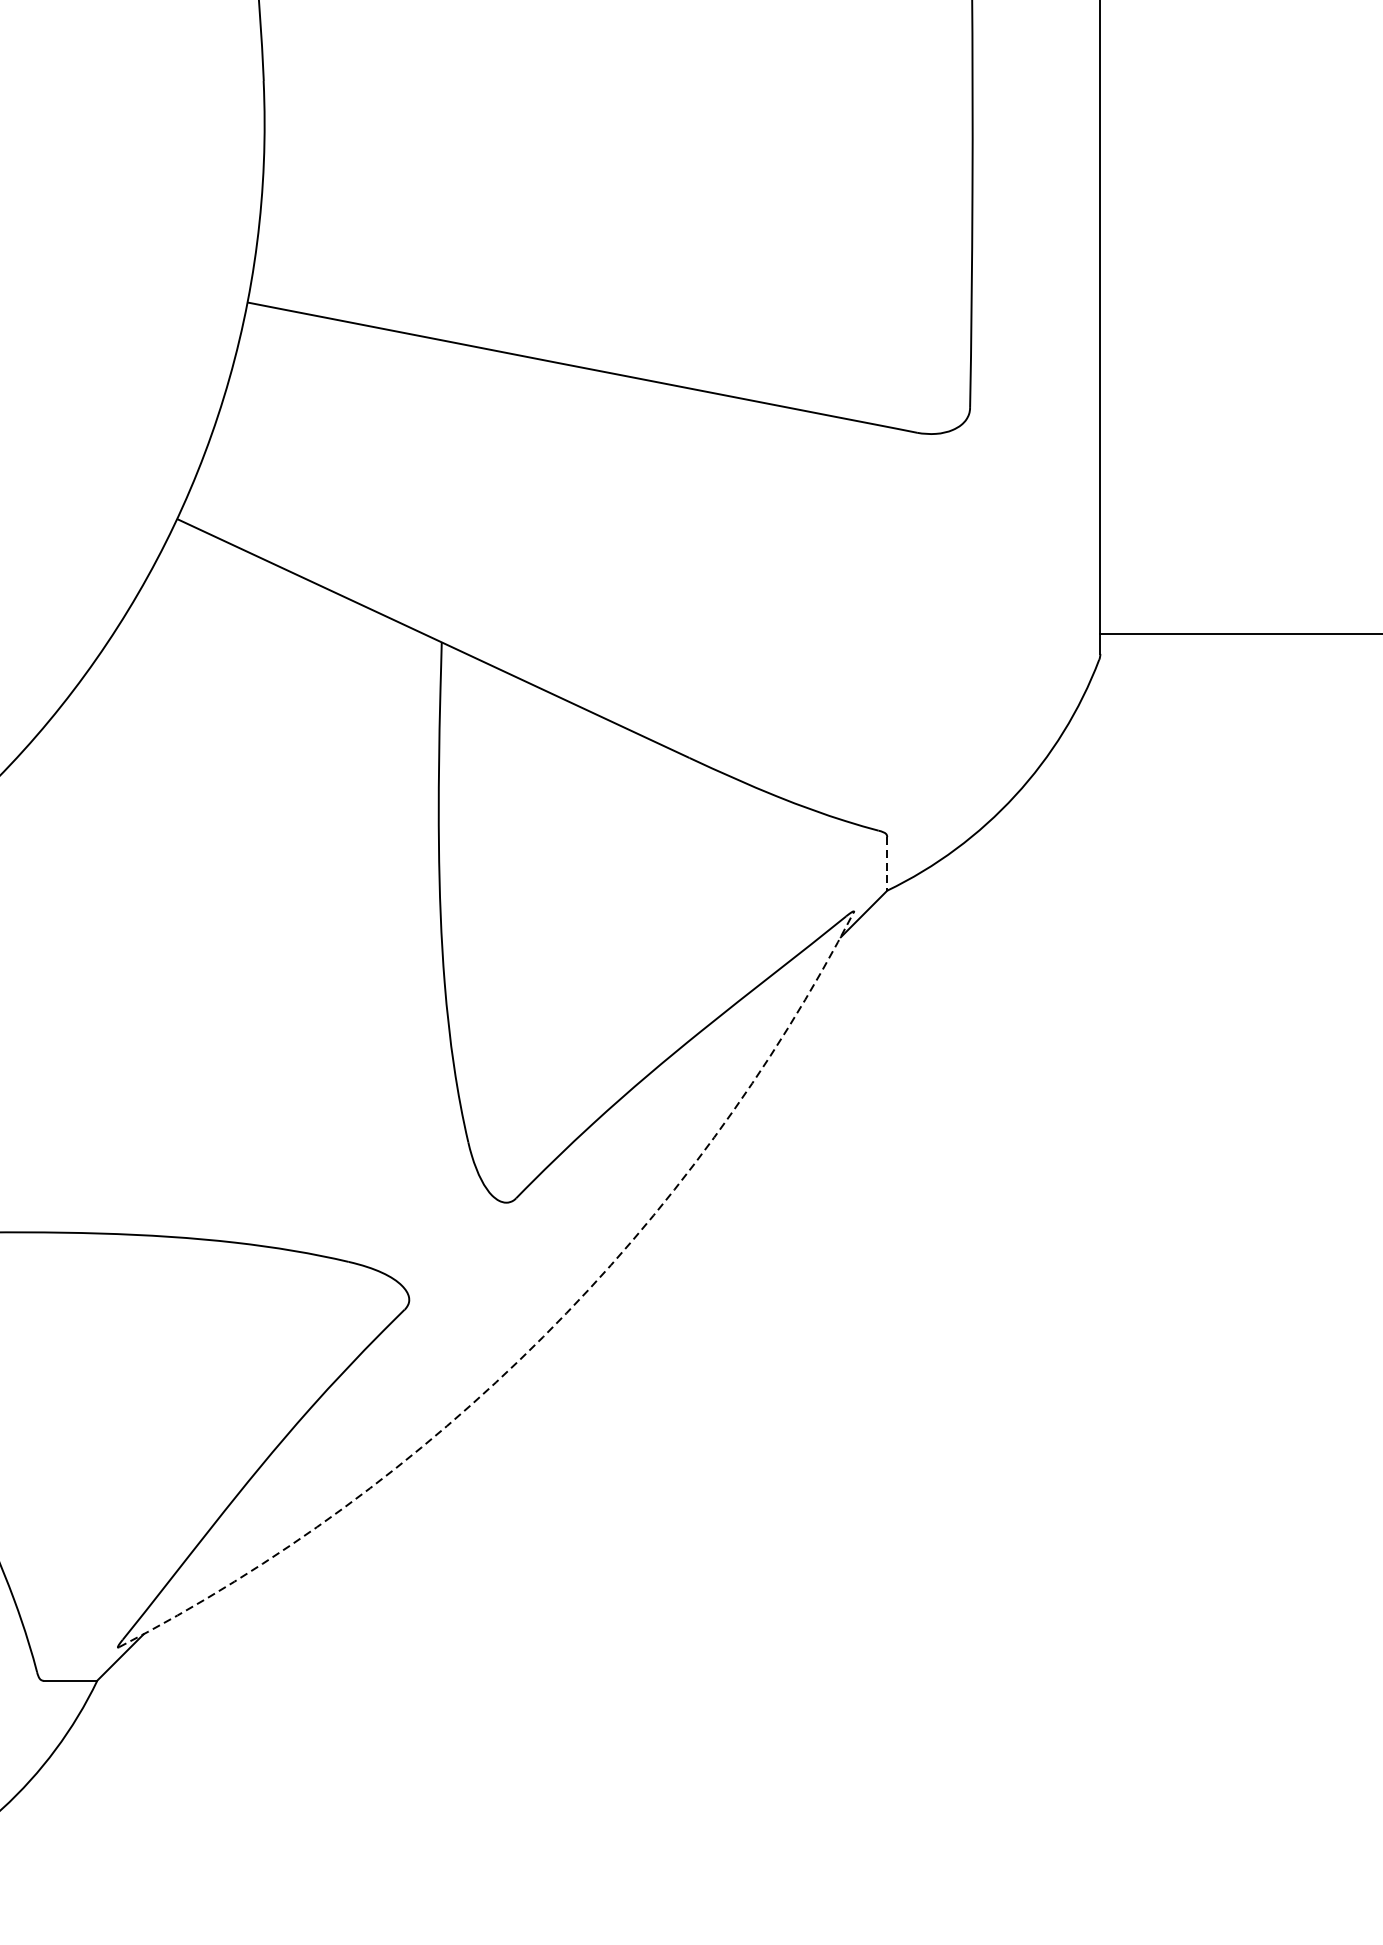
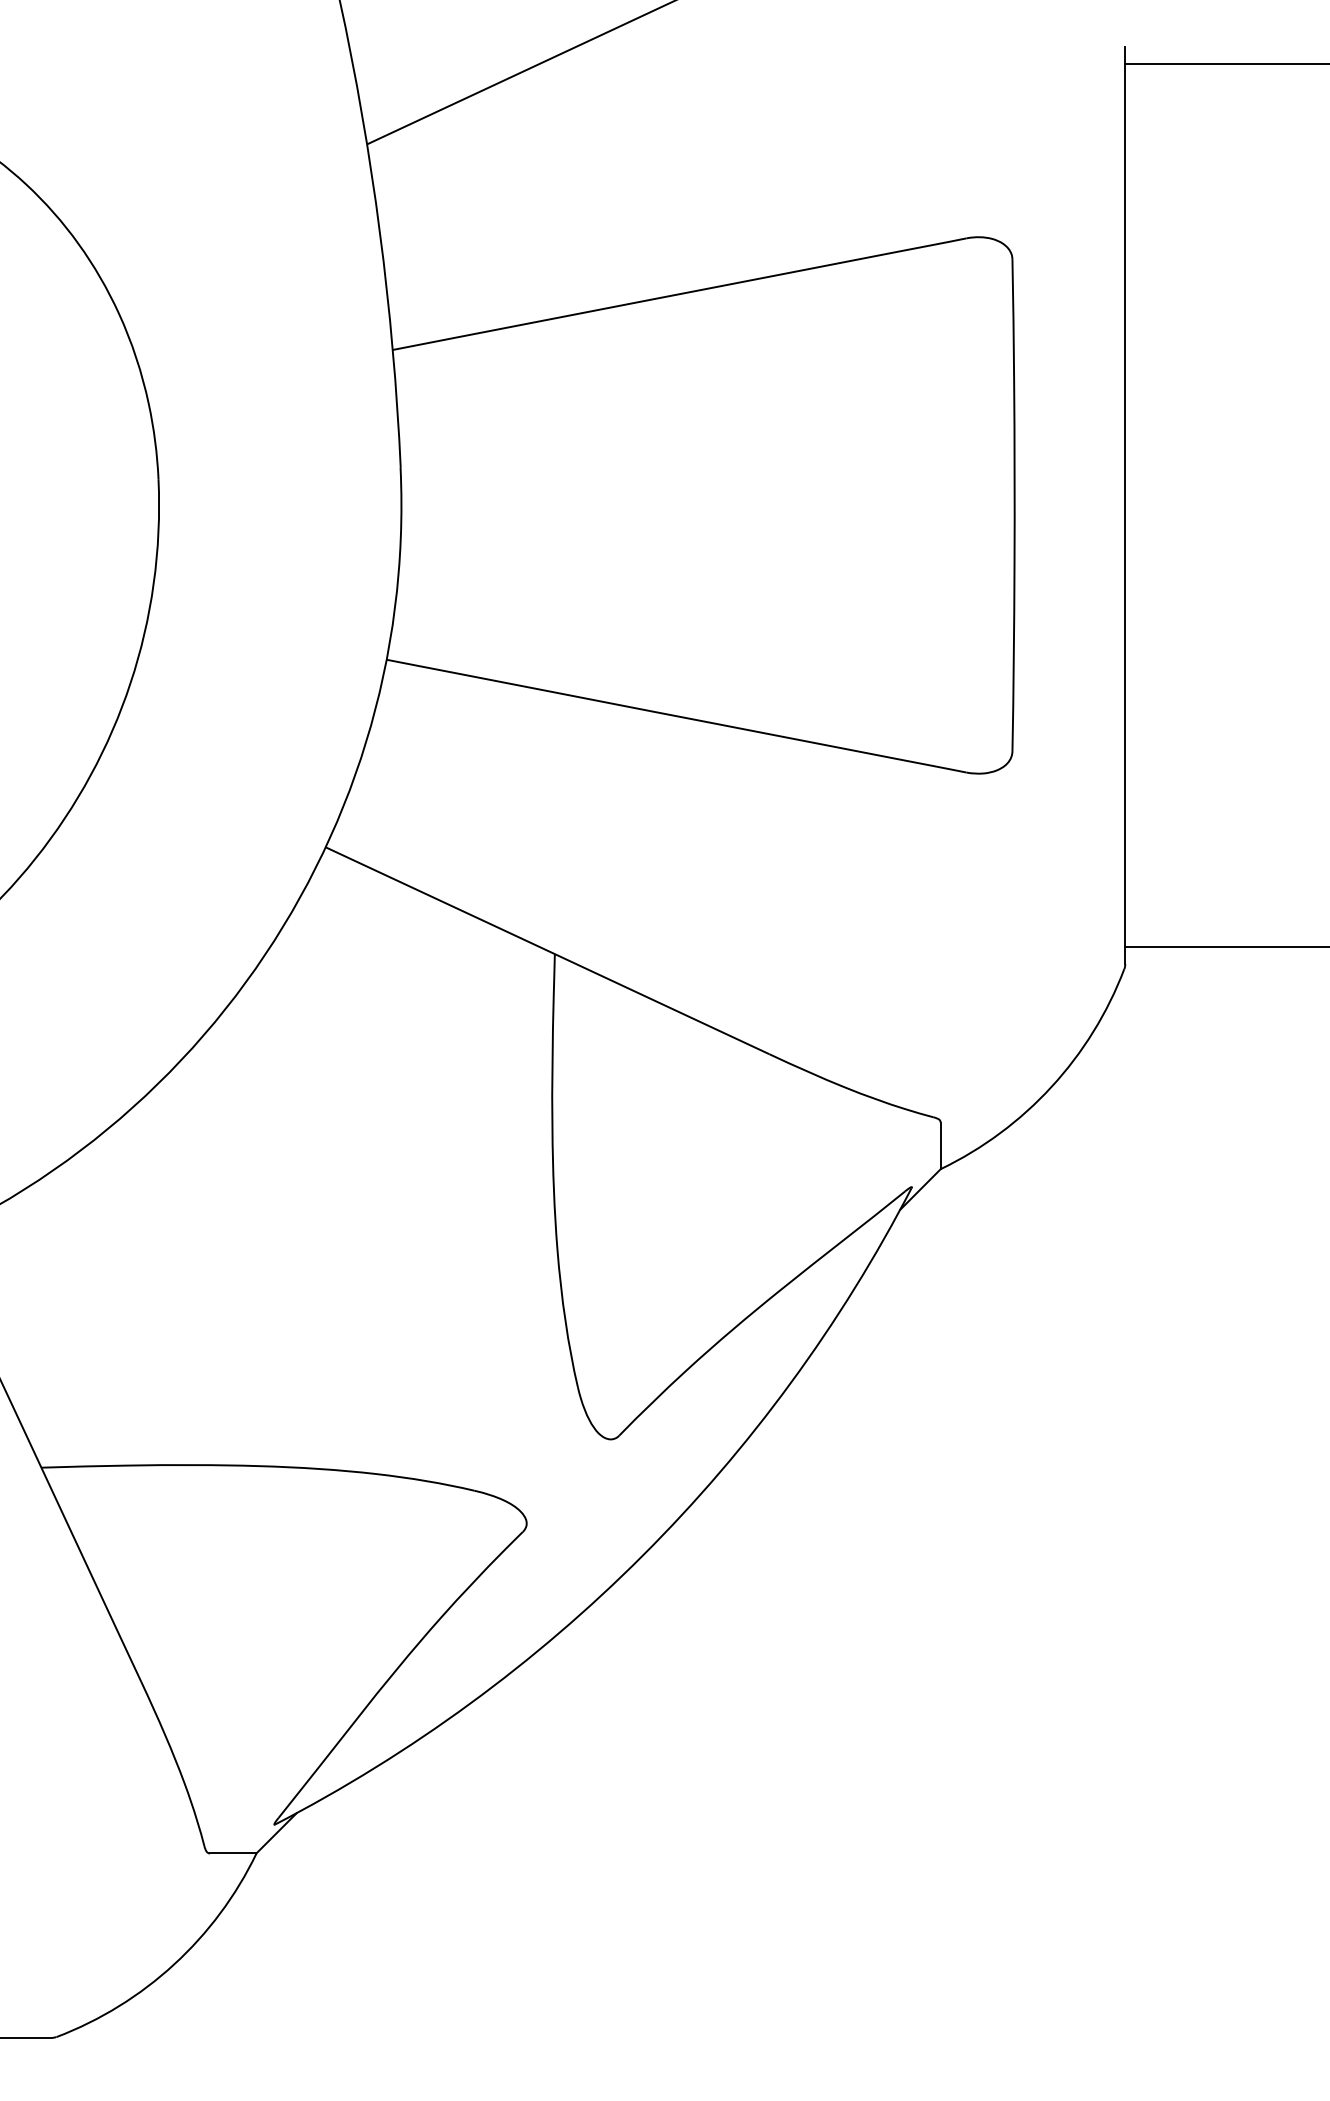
line: (887, 864) -> (940, 1146), dashed -> solid
arc: (542, 1336) -> (642, 1555), dashed -> solid

